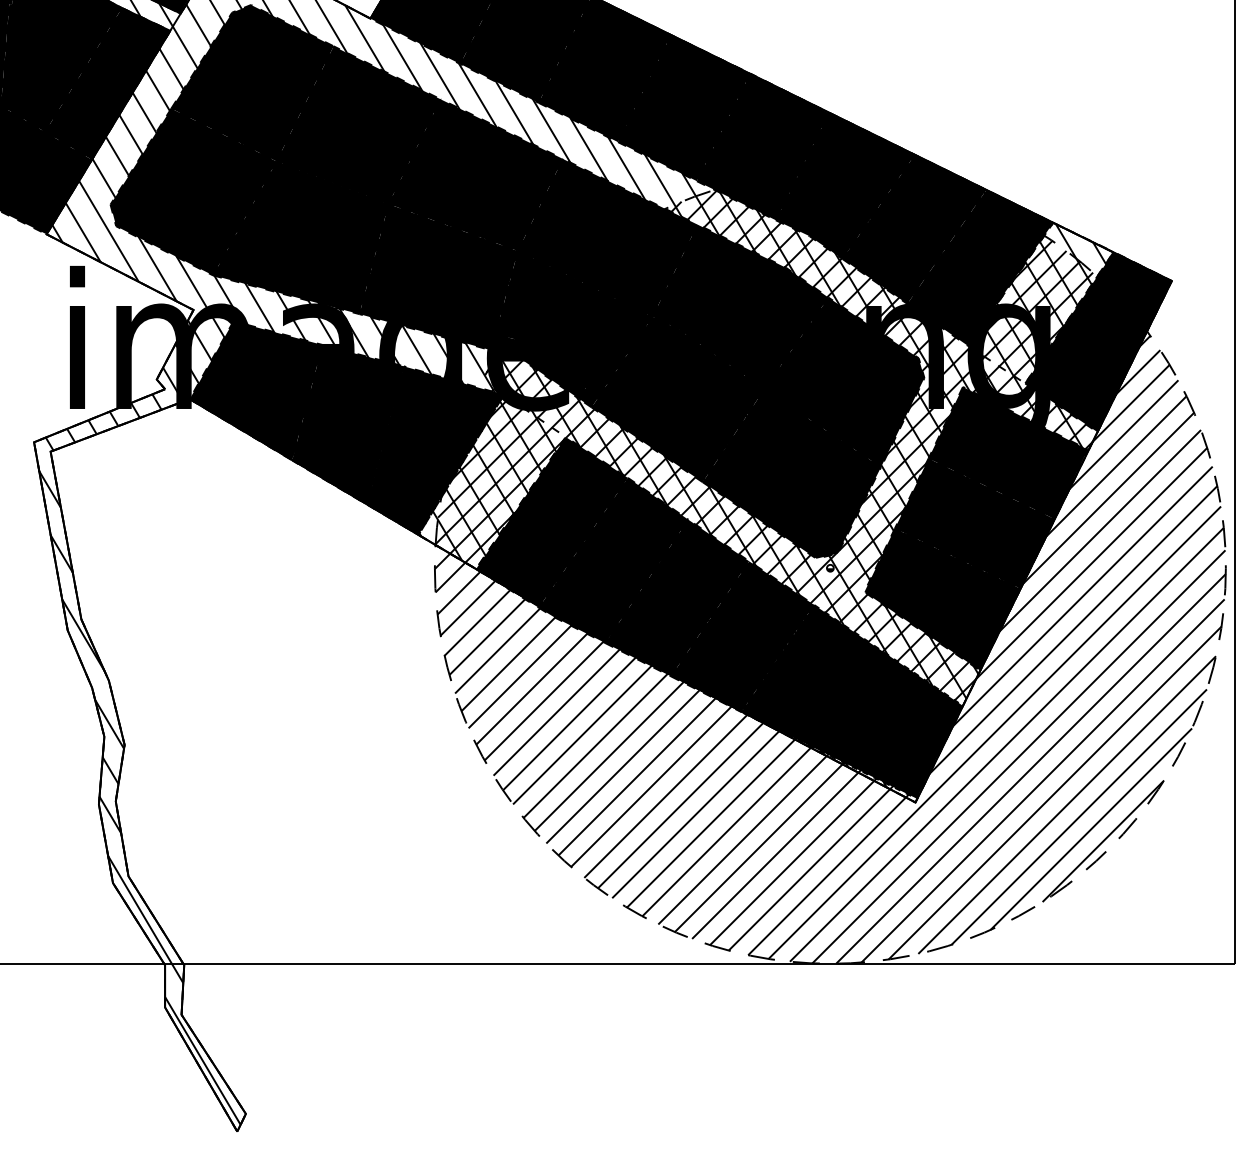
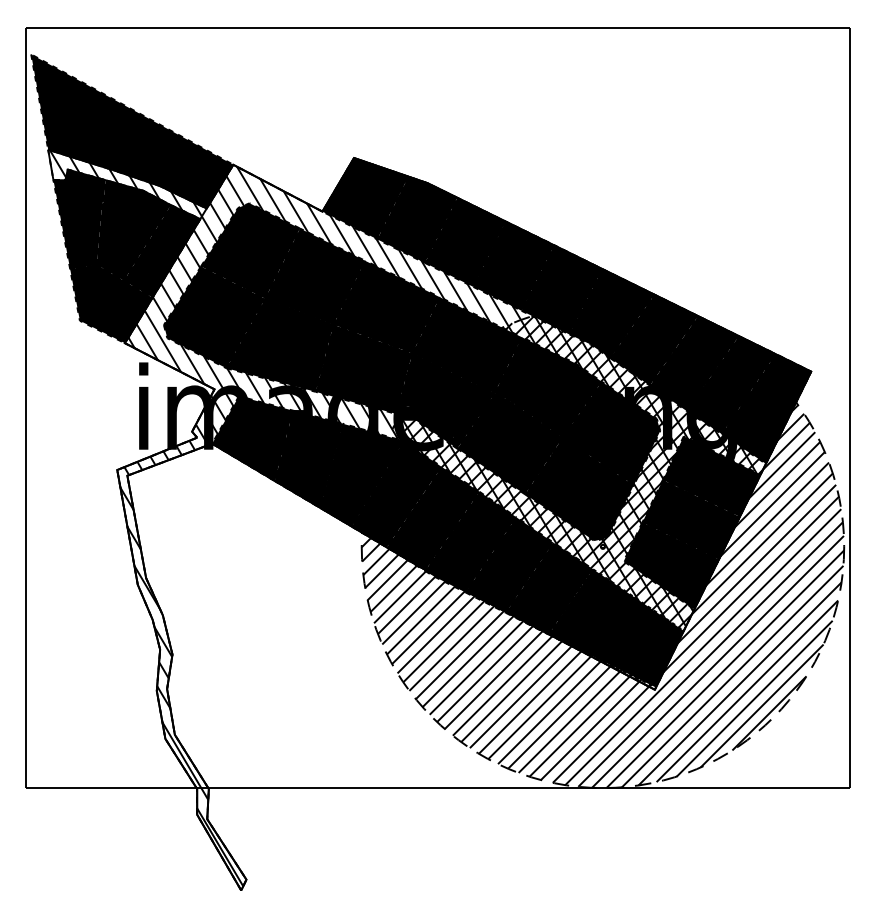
fill: (1039, 303) -> (730, 385), added
fill: (491, 482) -> (396, 494), added

